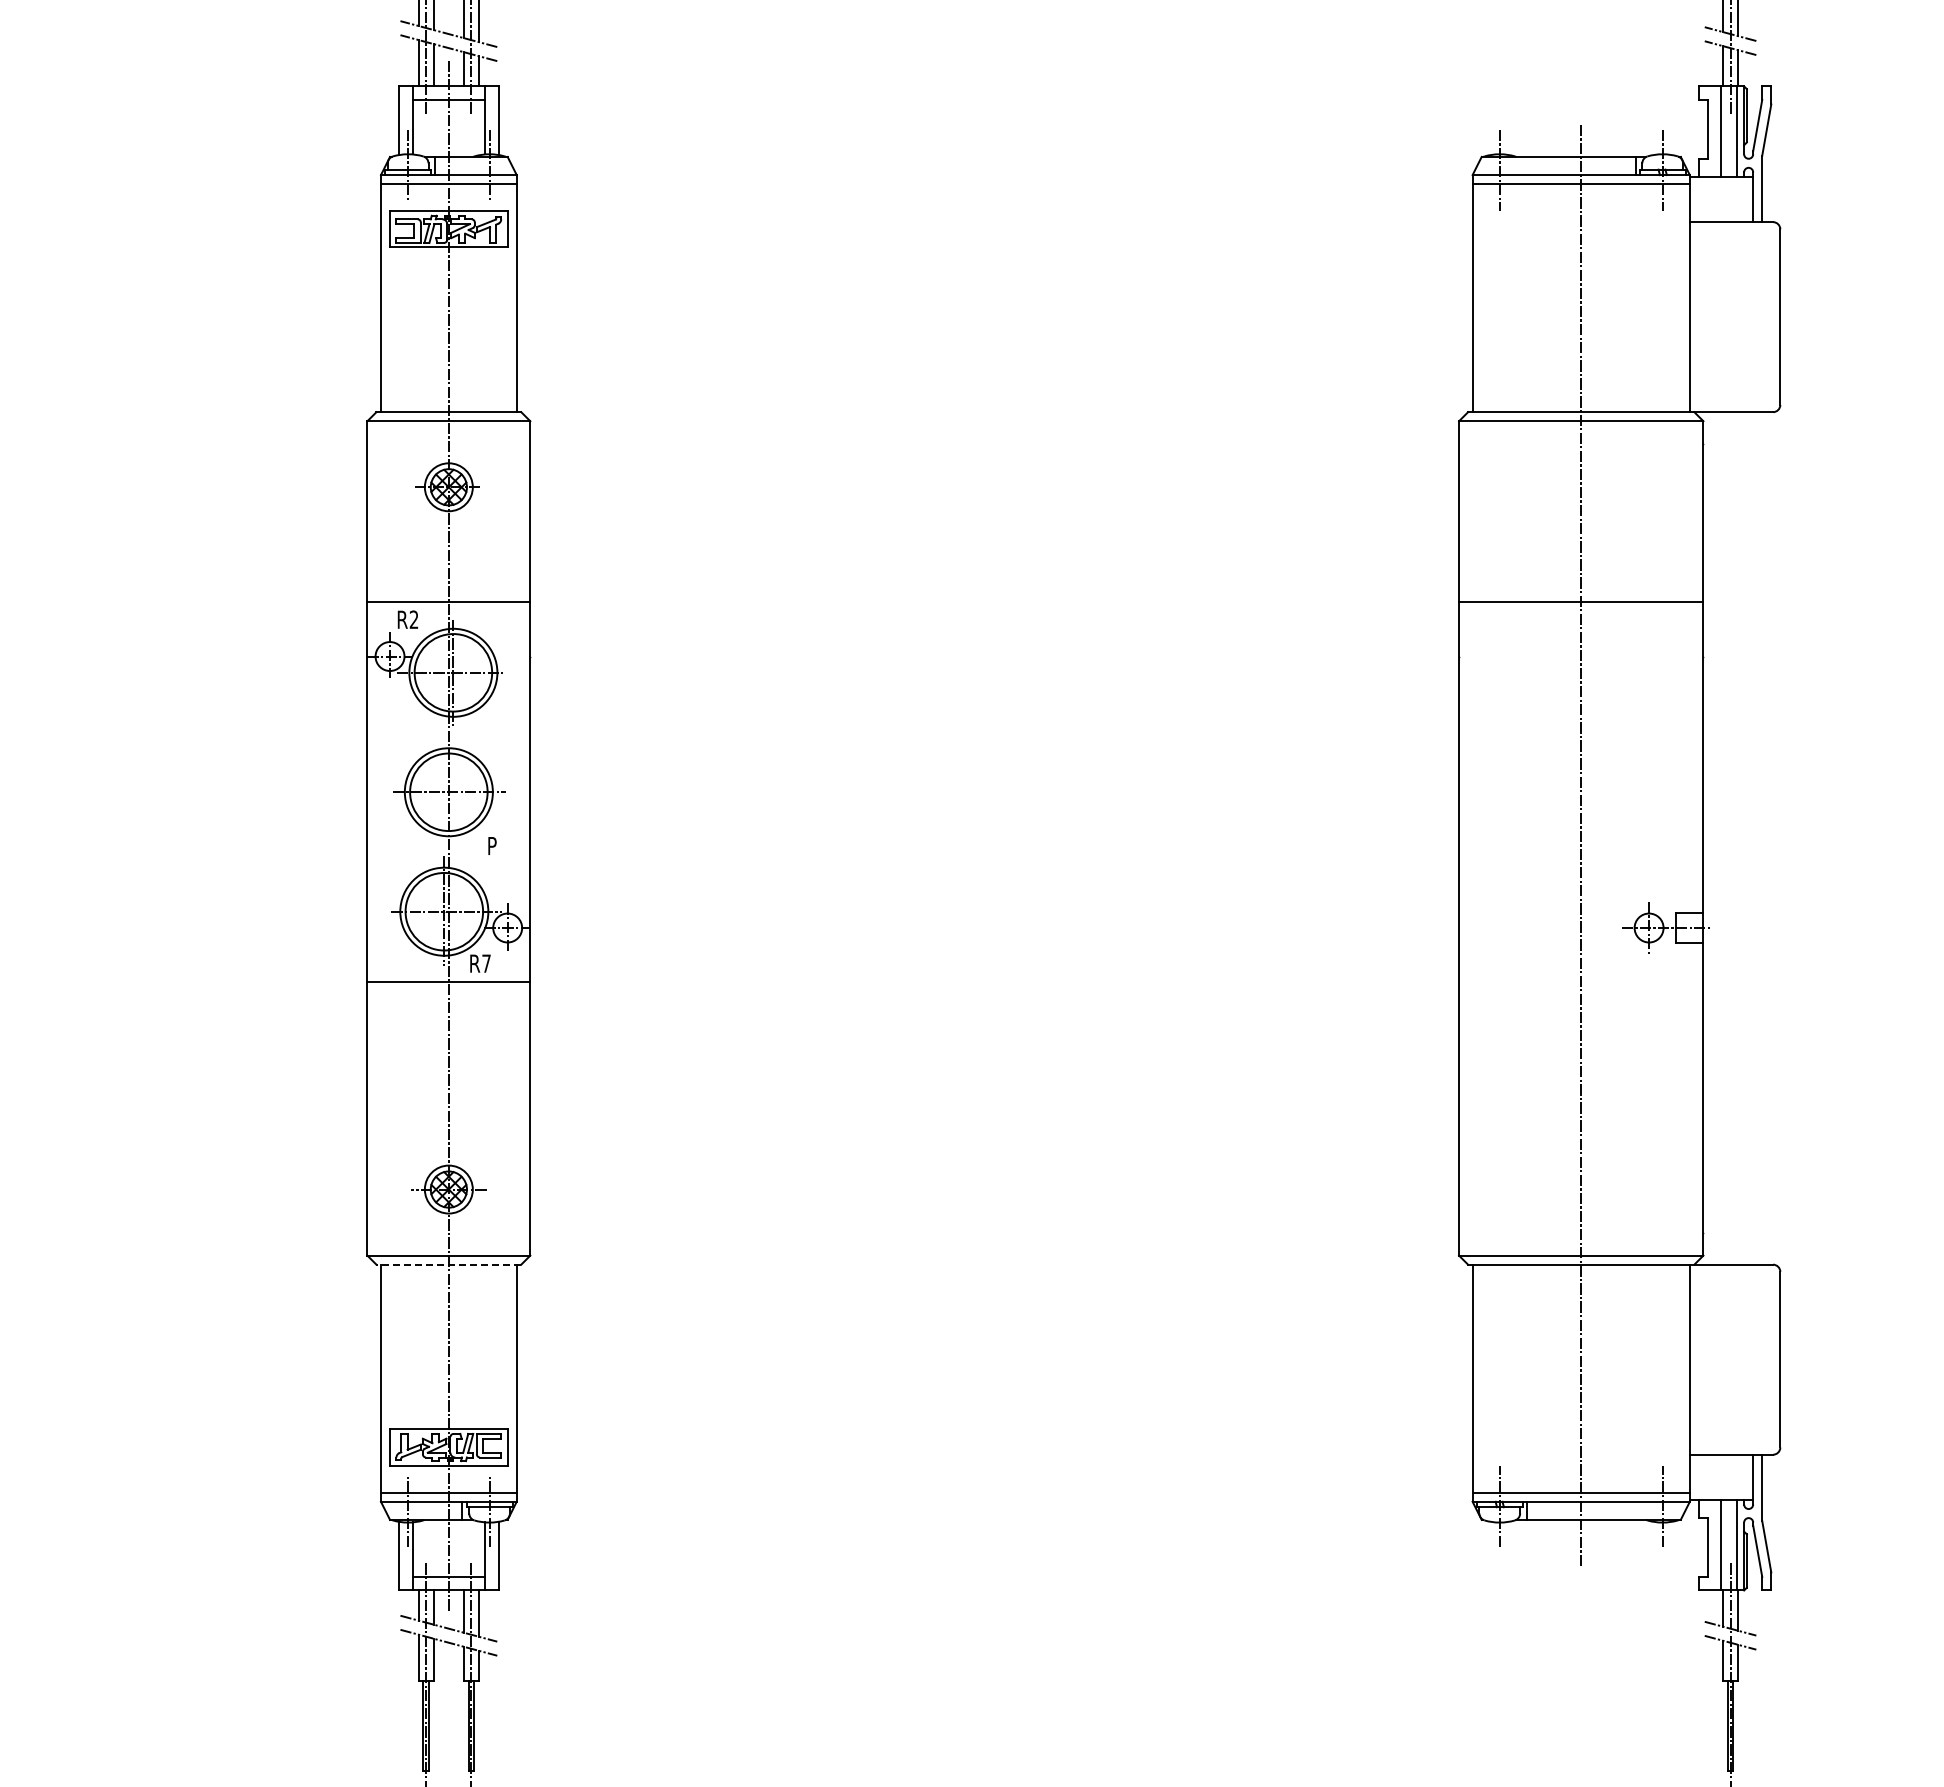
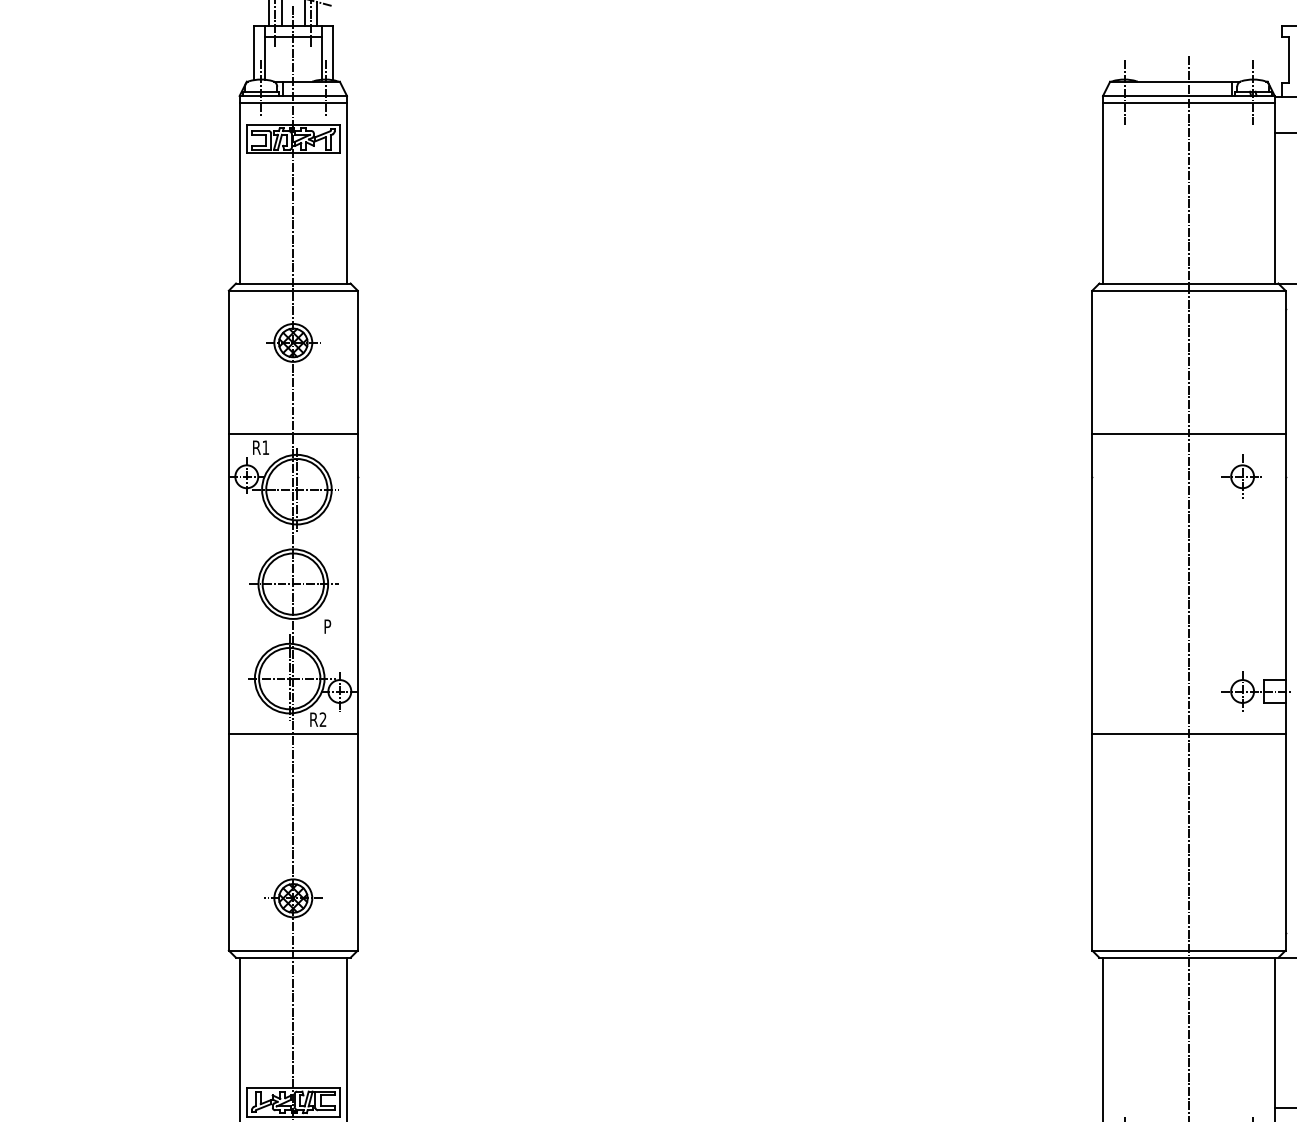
text: (413, 619) -> (265, 447), R2 -> R1
part: (1649, 655) -> (1242, 475), added
text: (486, 963) -> (323, 719), R7 -> R2
line: (1581, 982) -> (1189, 734), added
line: (448, 1264) -> (293, 957), dashed -> solid

